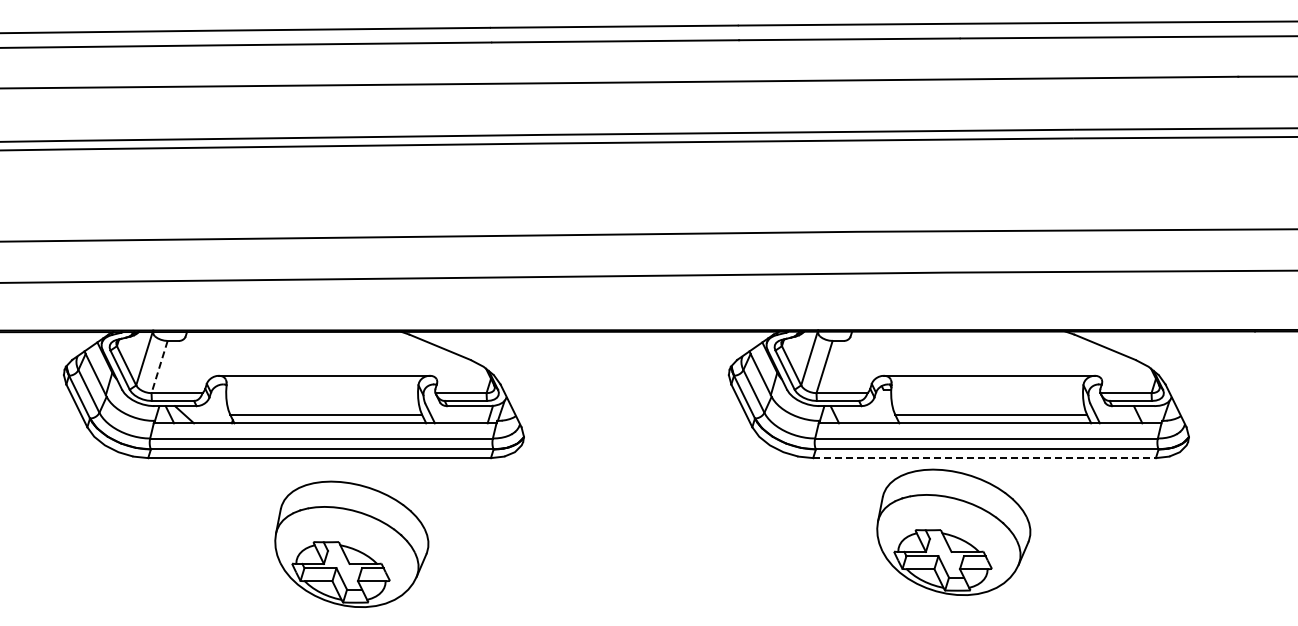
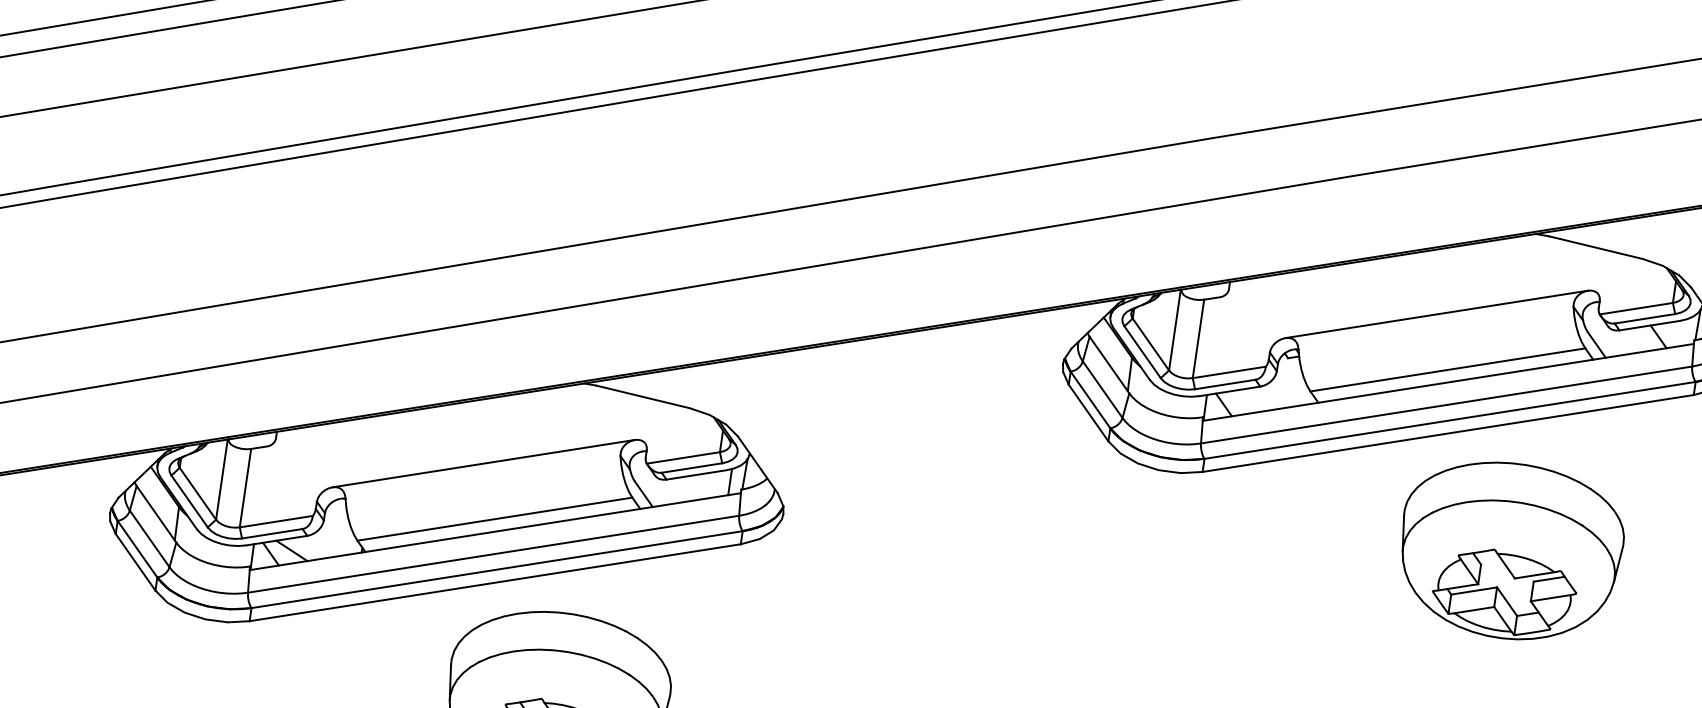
line: (159, 367) -> (245, 488), dashed -> solid
line: (985, 458) -> (1449, 433), dashed -> solid
part: (953, 531) -> (1513, 548), moved

